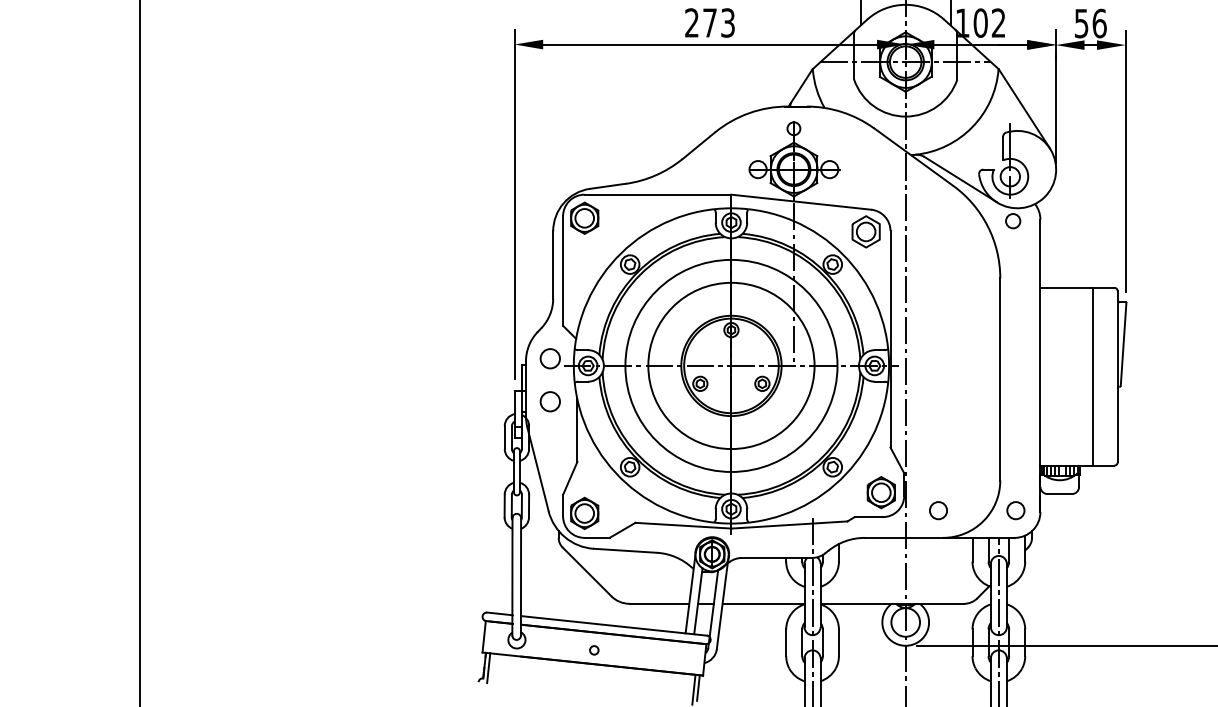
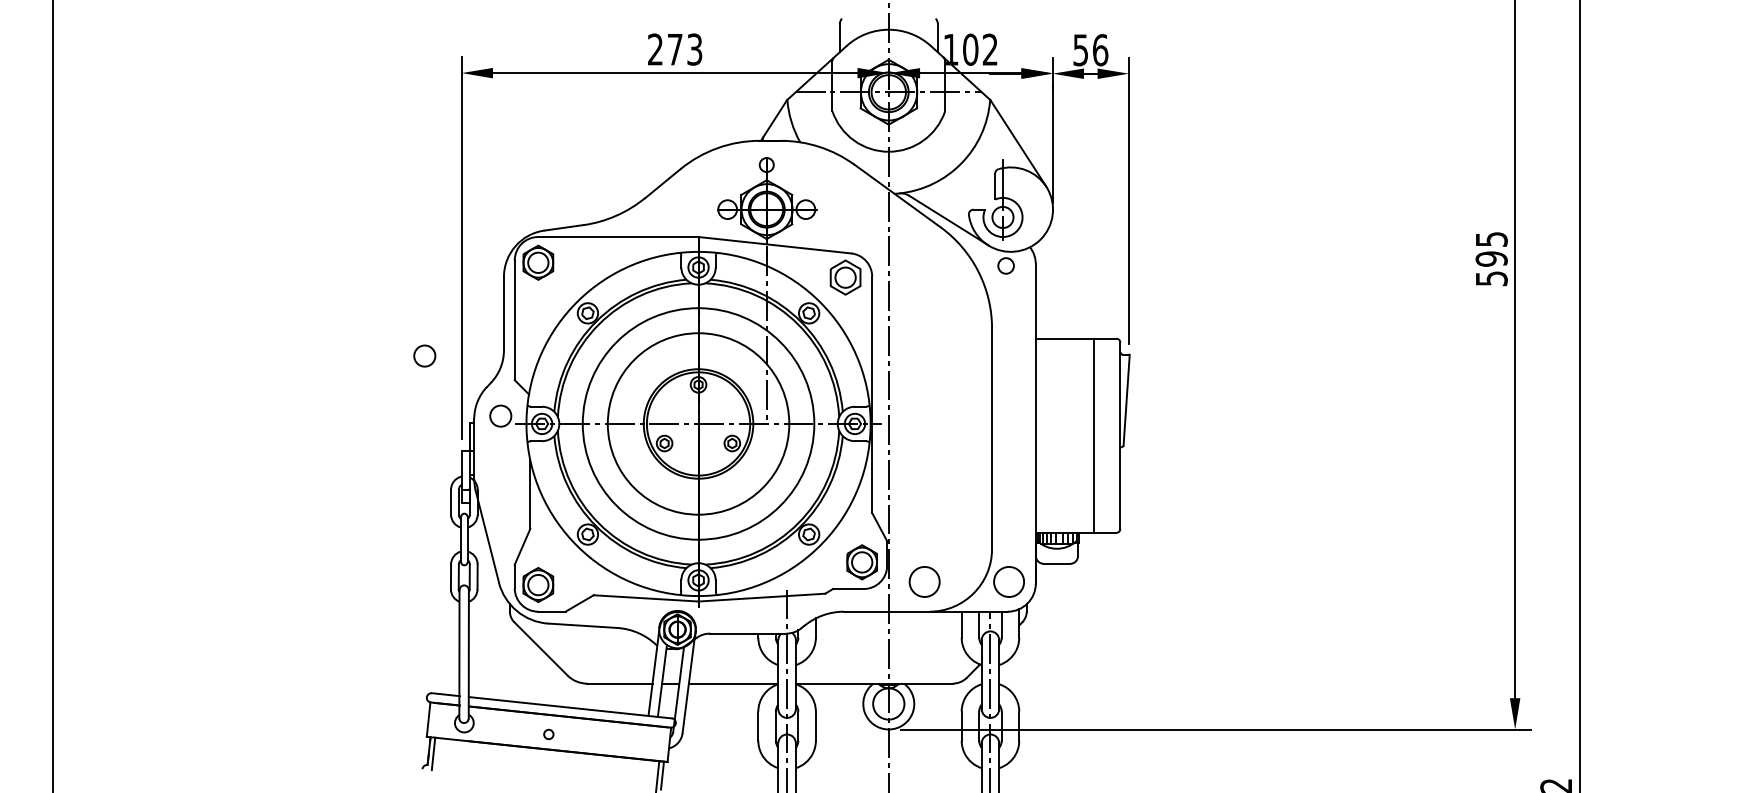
circle: (550, 401) -> (424, 355), moved
circle: (938, 510) -> (924, 581), size x1.6
circle: (1015, 510) -> (1008, 581), size x1.6

